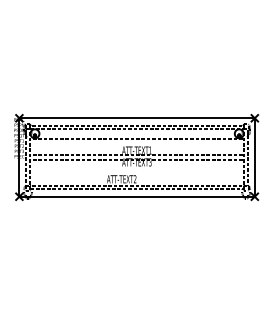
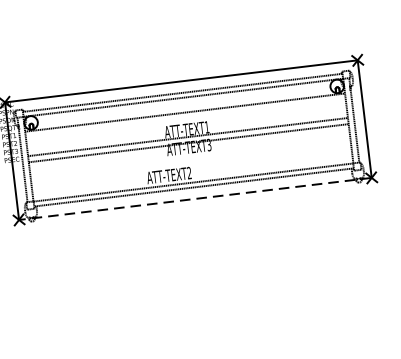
line: (137, 196) -> (195, 198), solid -> dashed

